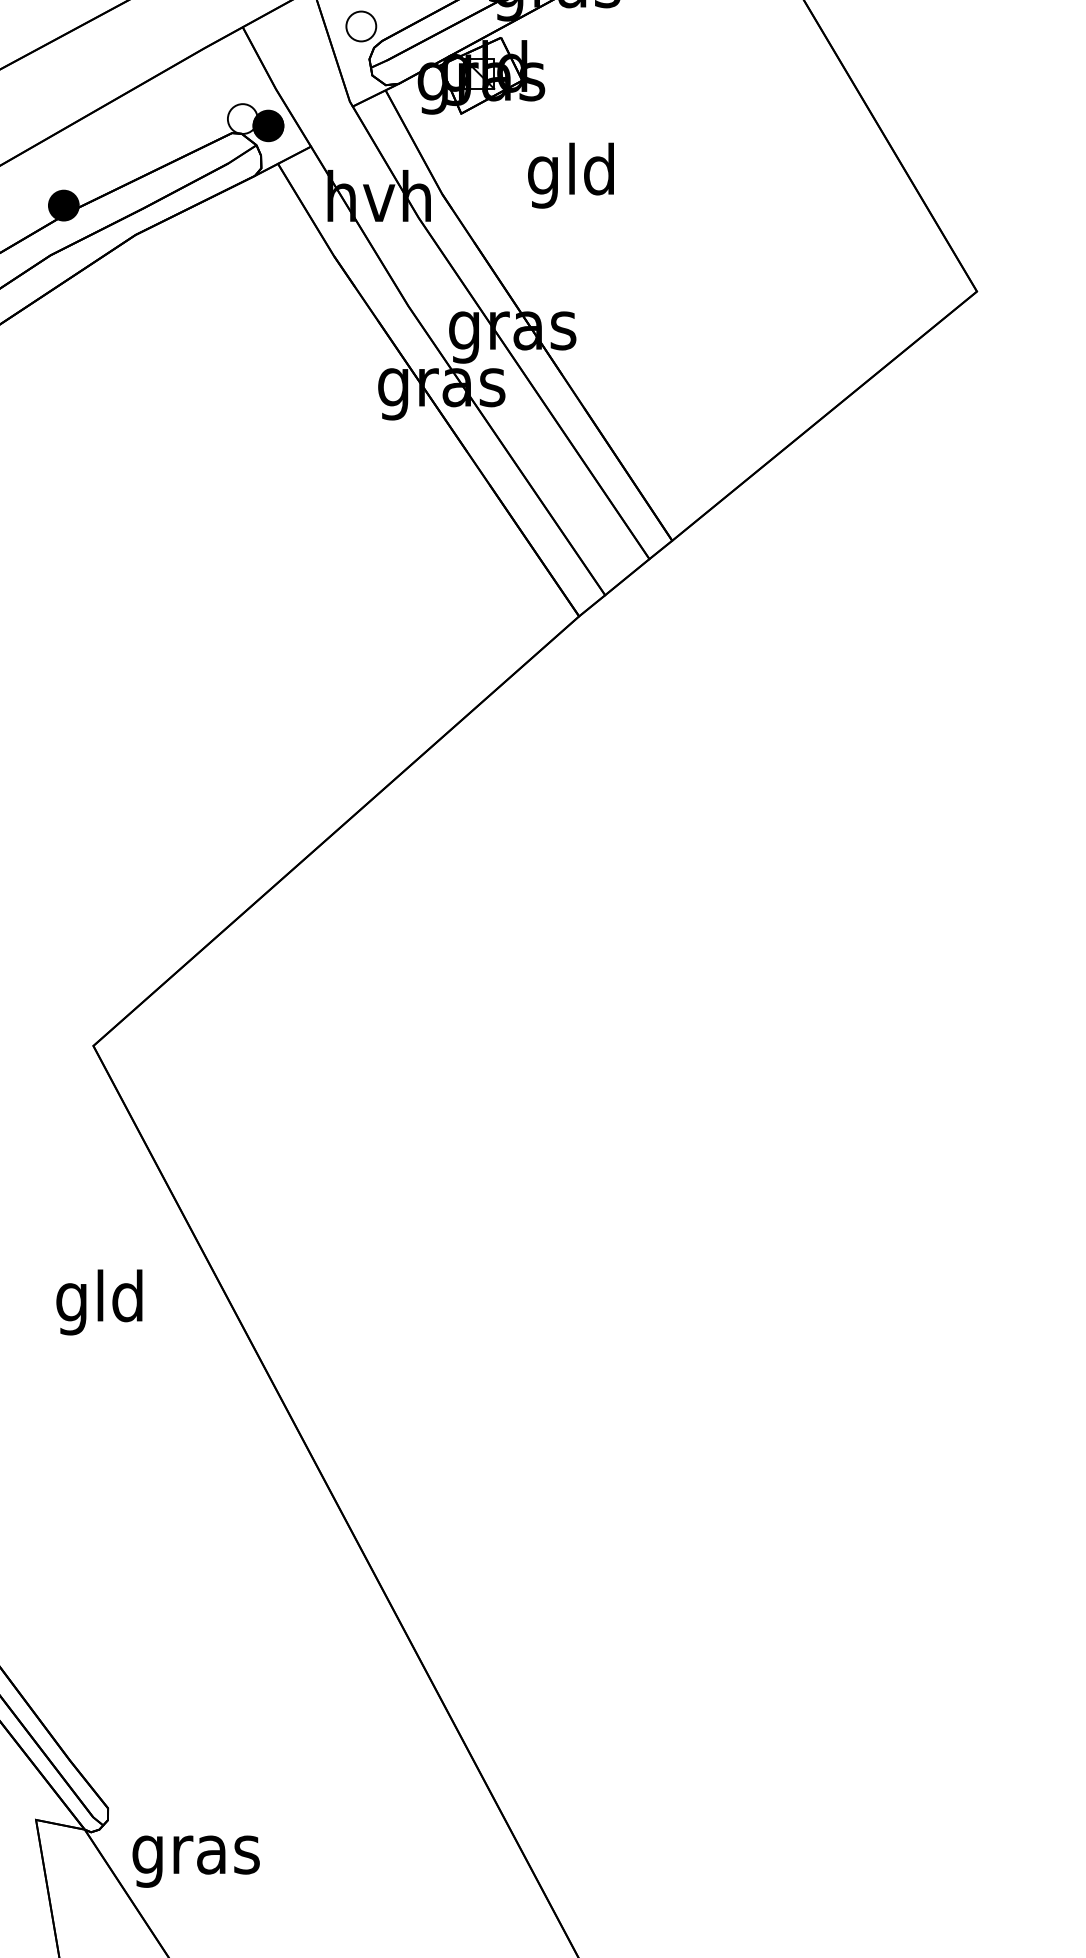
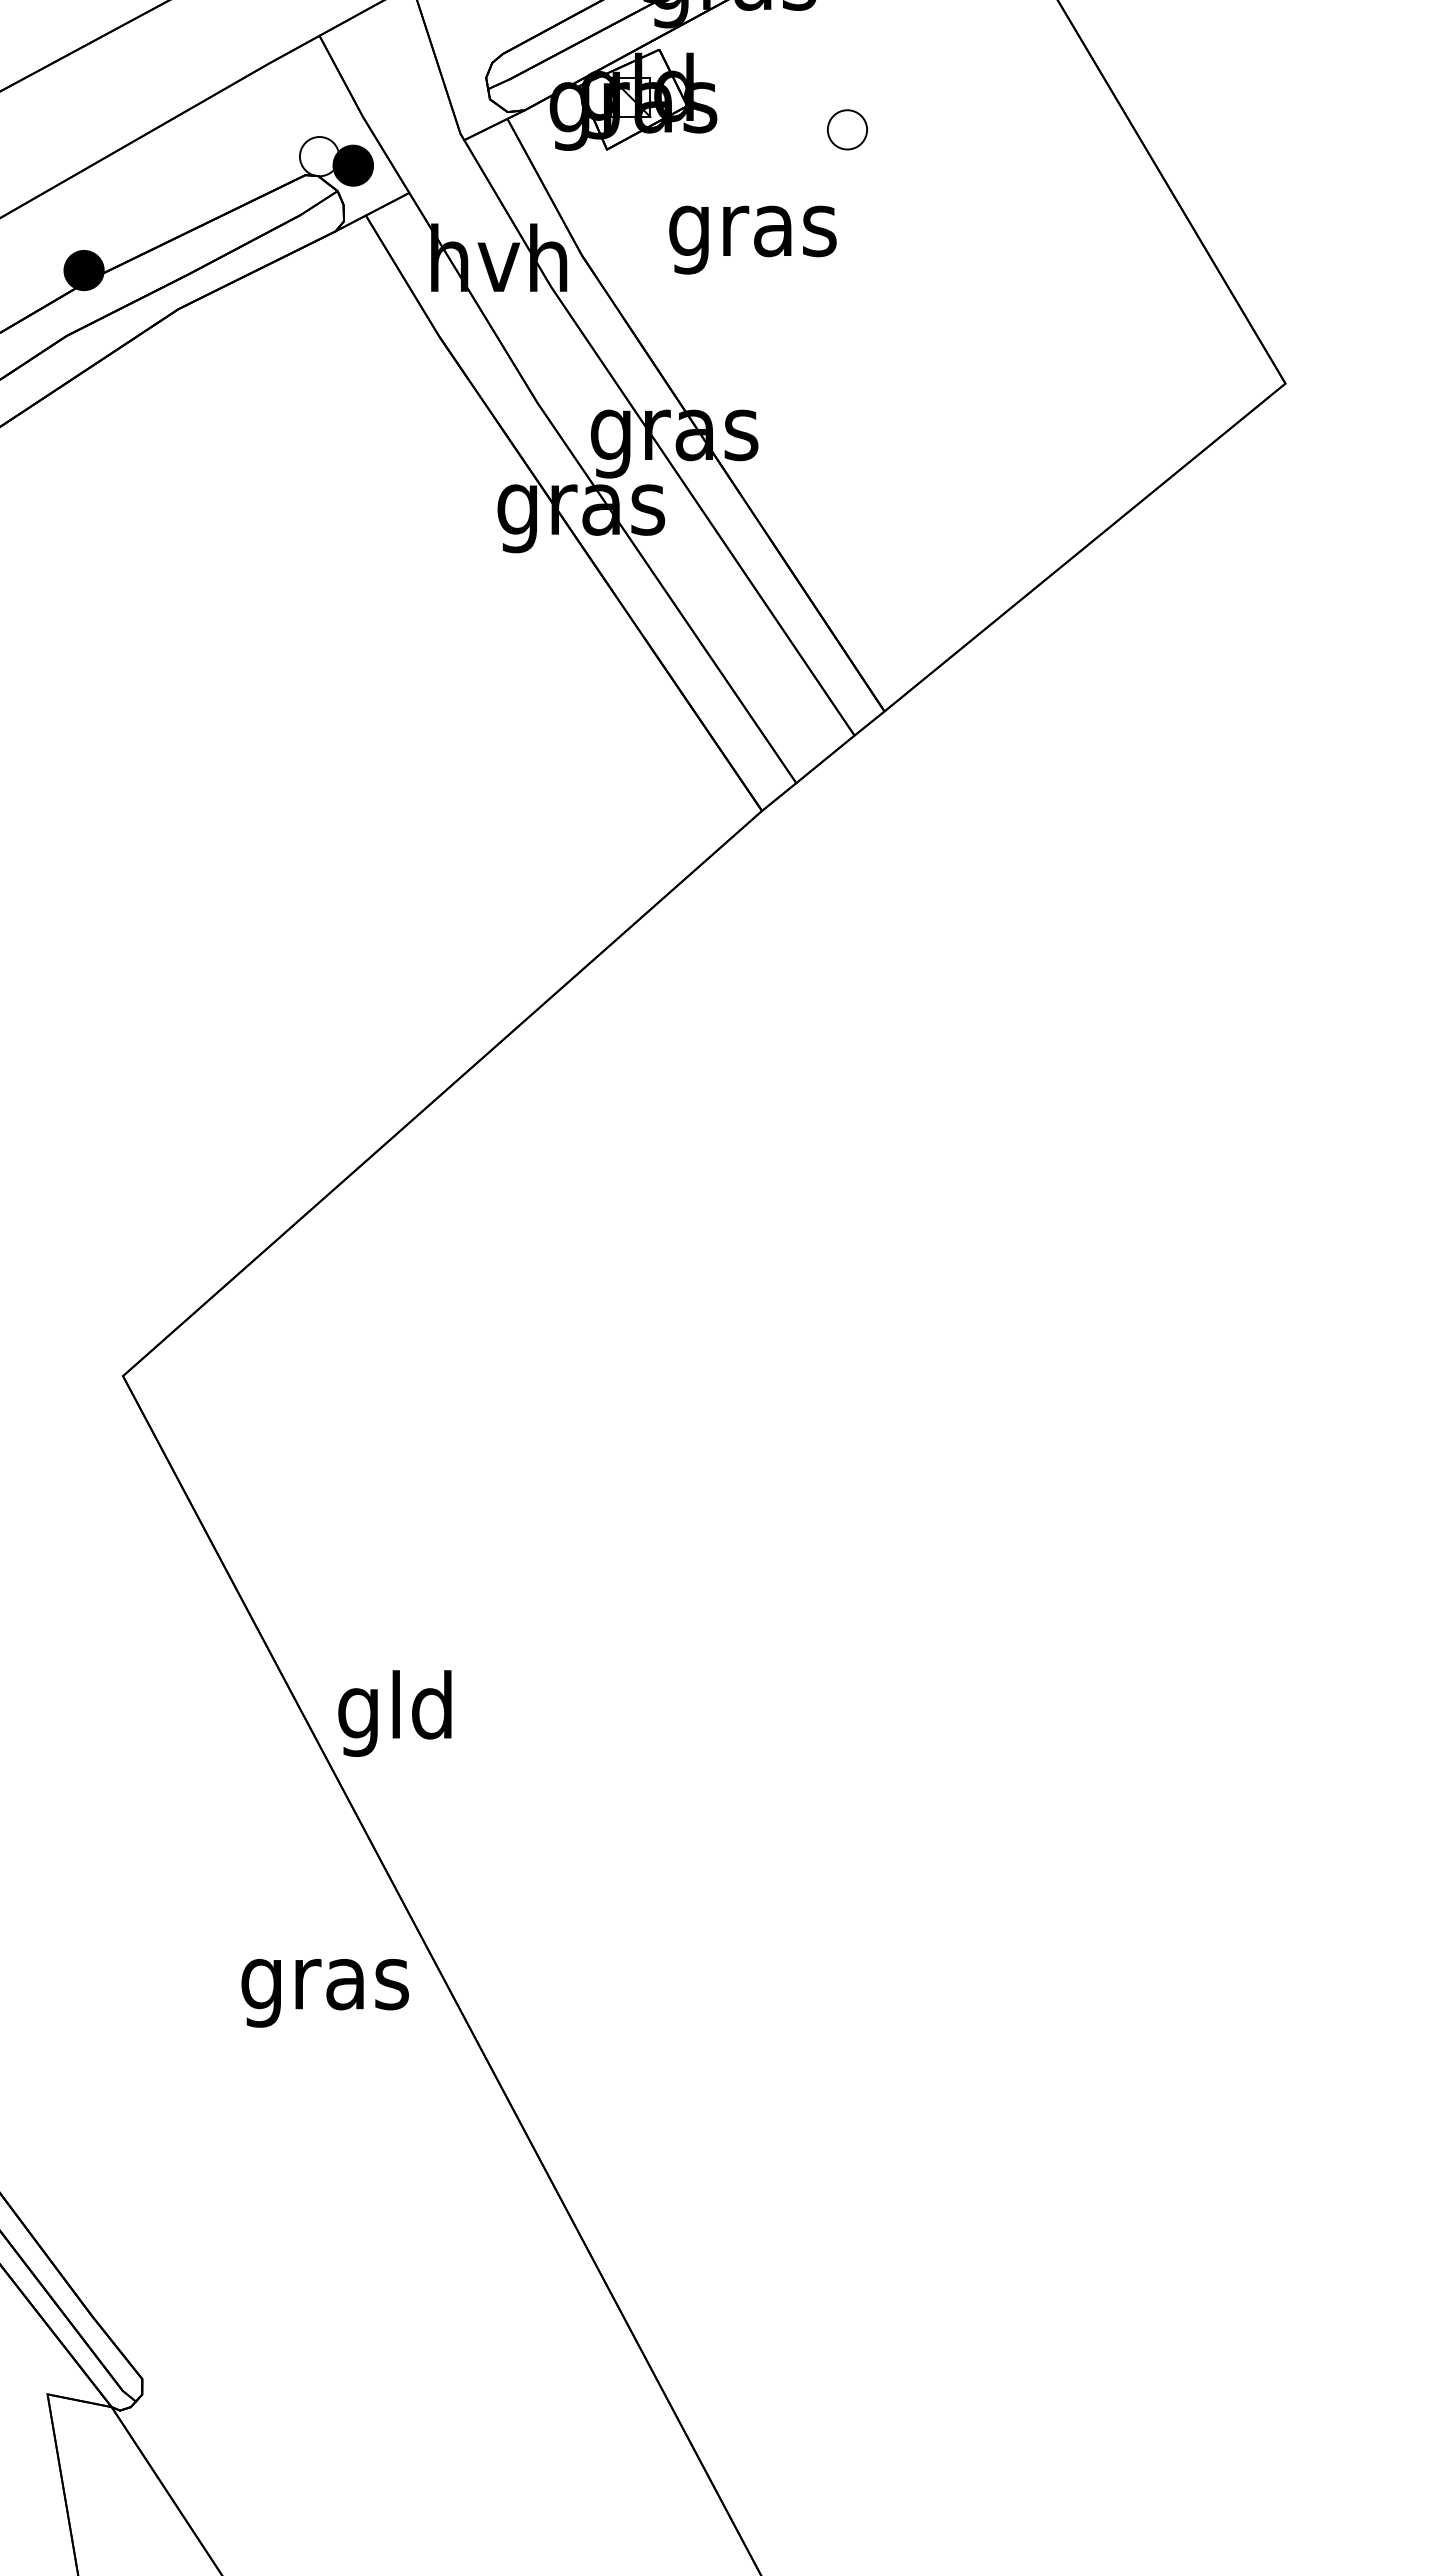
part: (361, 26) -> (847, 129), moved
text: (571, 175) -> (752, 230), gld -> gras
text: (99, 1302) -> (394, 1713), moved
text: (195, 1861) -> (324, 1993), moved

